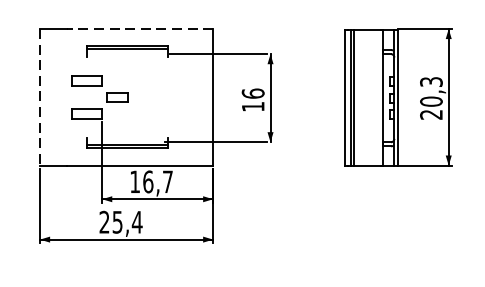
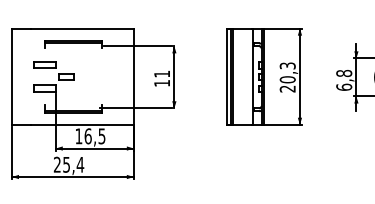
line: (140, 28) -> (82, 28), dashed -> solid
text: (253, 92) -> (162, 73), 16 -> 11
line: (39, 98) -> (11, 77), dashed -> solid
text: (167, 182) -> (101, 136), 16,7 -> 16,5

